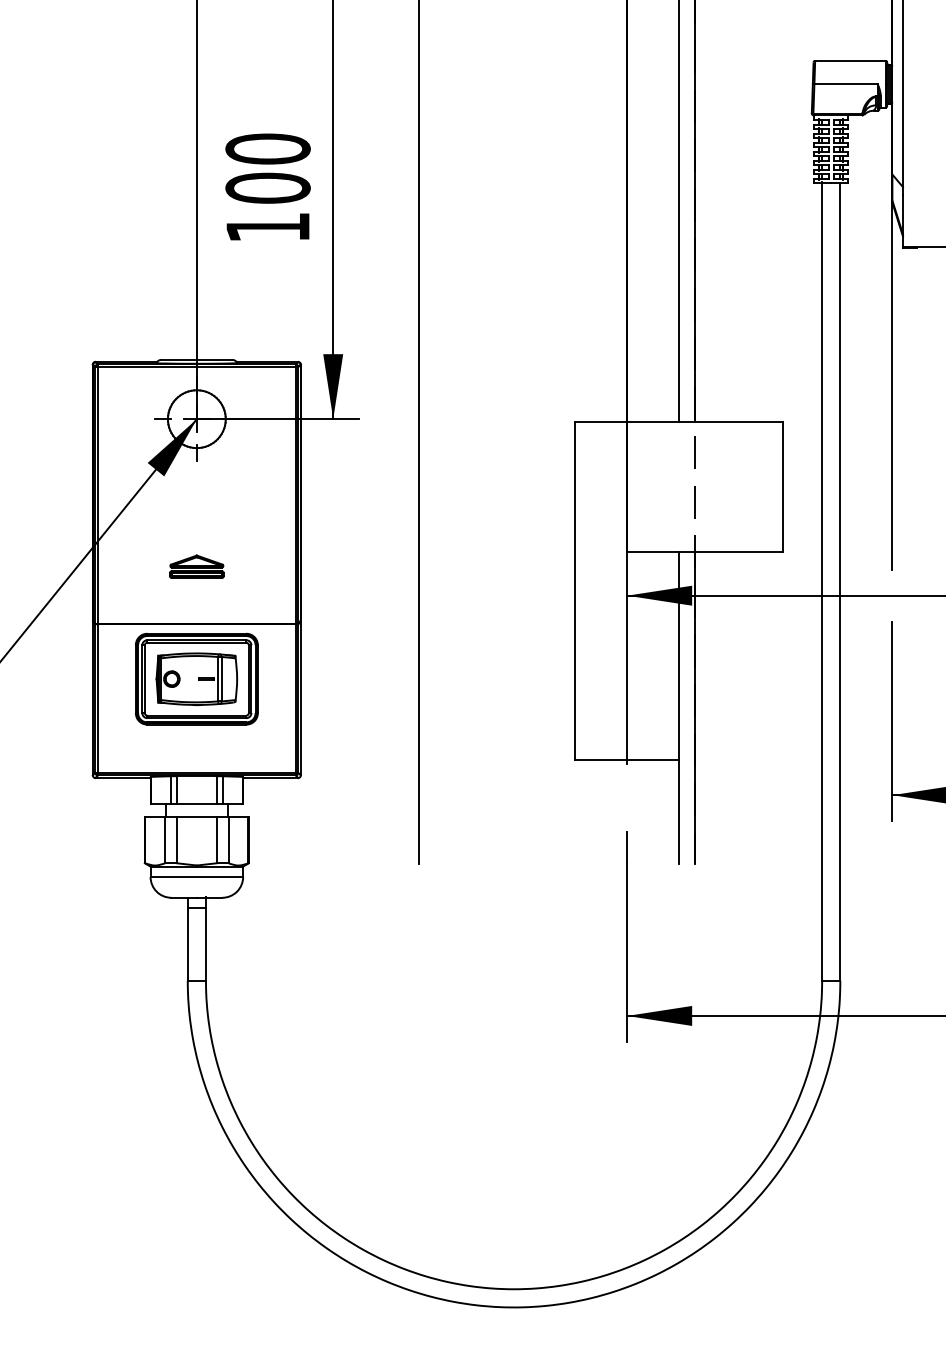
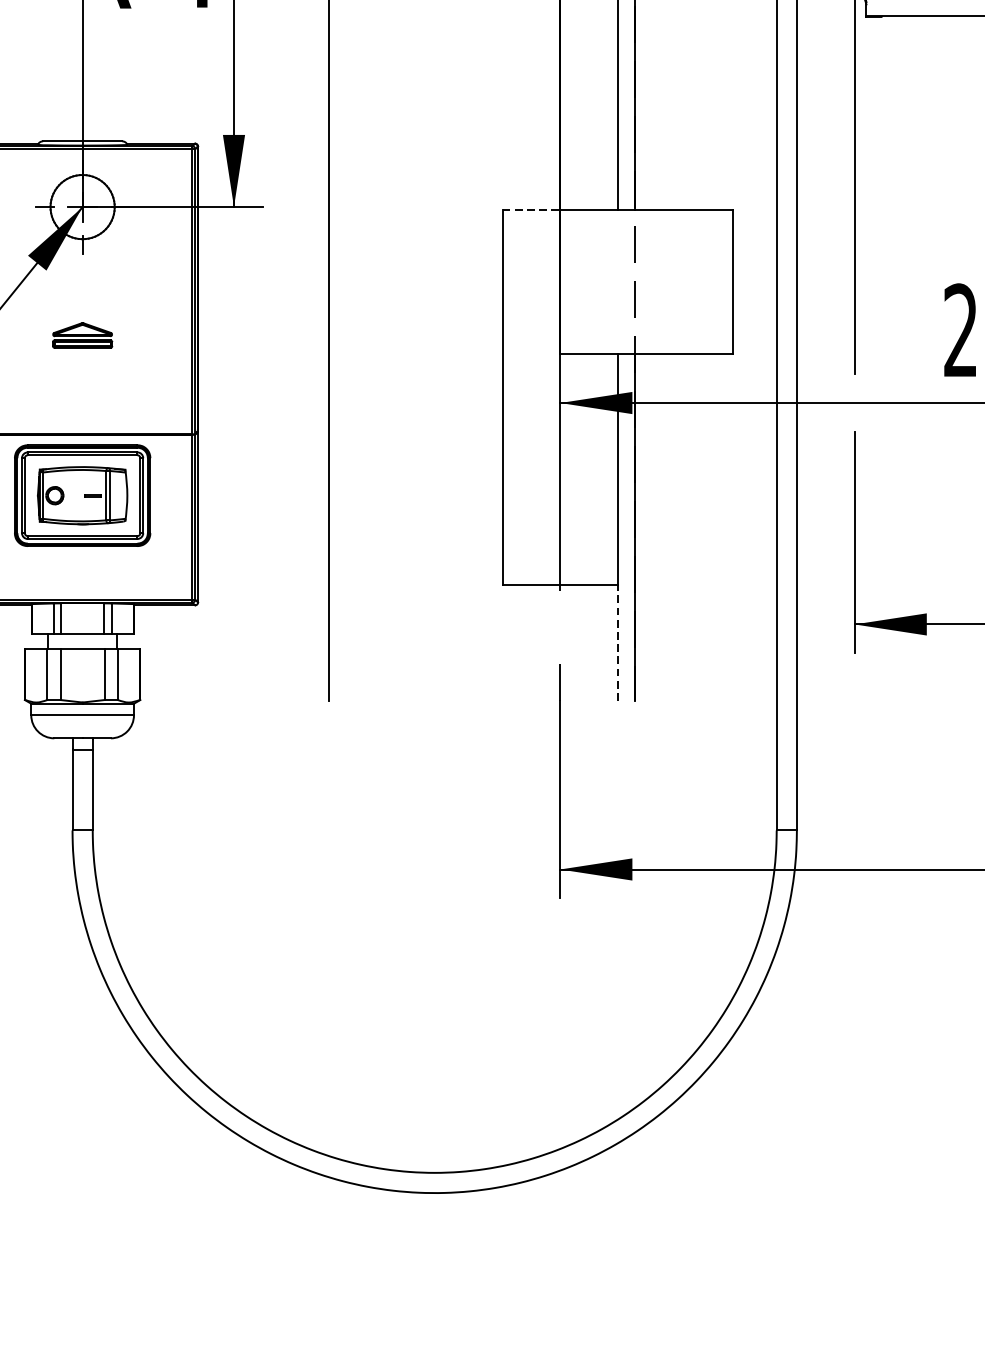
line: (601, 421) -> (531, 209), solid -> dashed
part: (196, 566) -> (82, 335), moved
line: (679, 811) -> (618, 642), solid -> dashed

